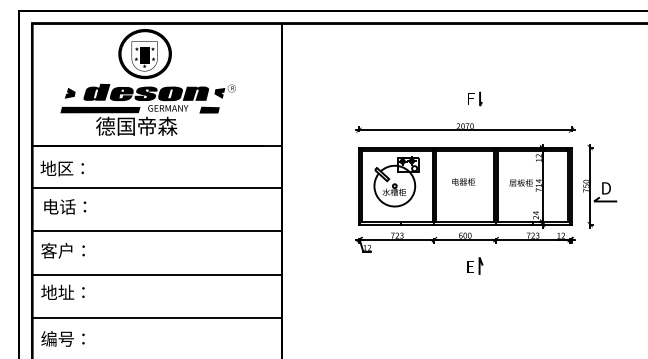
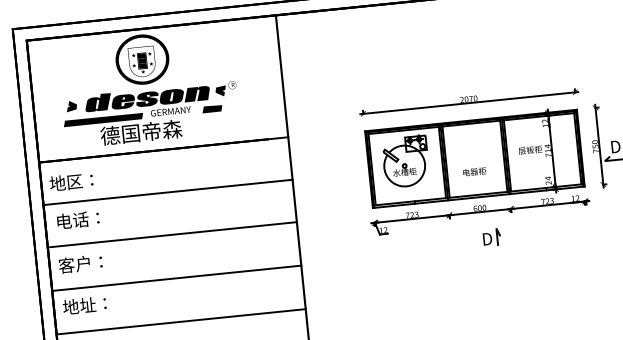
part: (475, 98) -> (476, 70), removed
text: (463, 181) -> (474, 171), moved
text: (469, 267) -> (487, 239), E -> D

